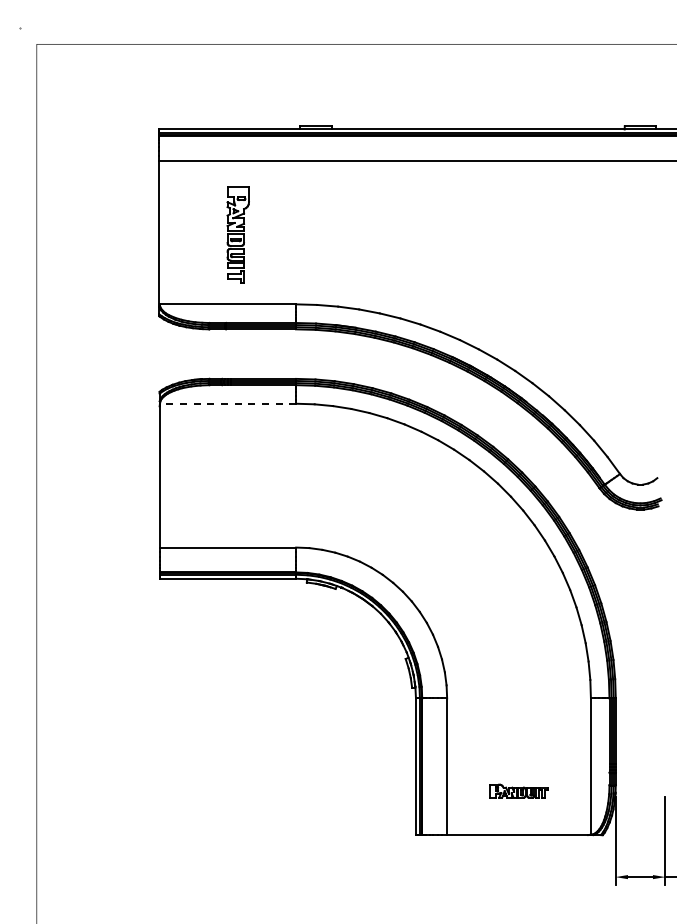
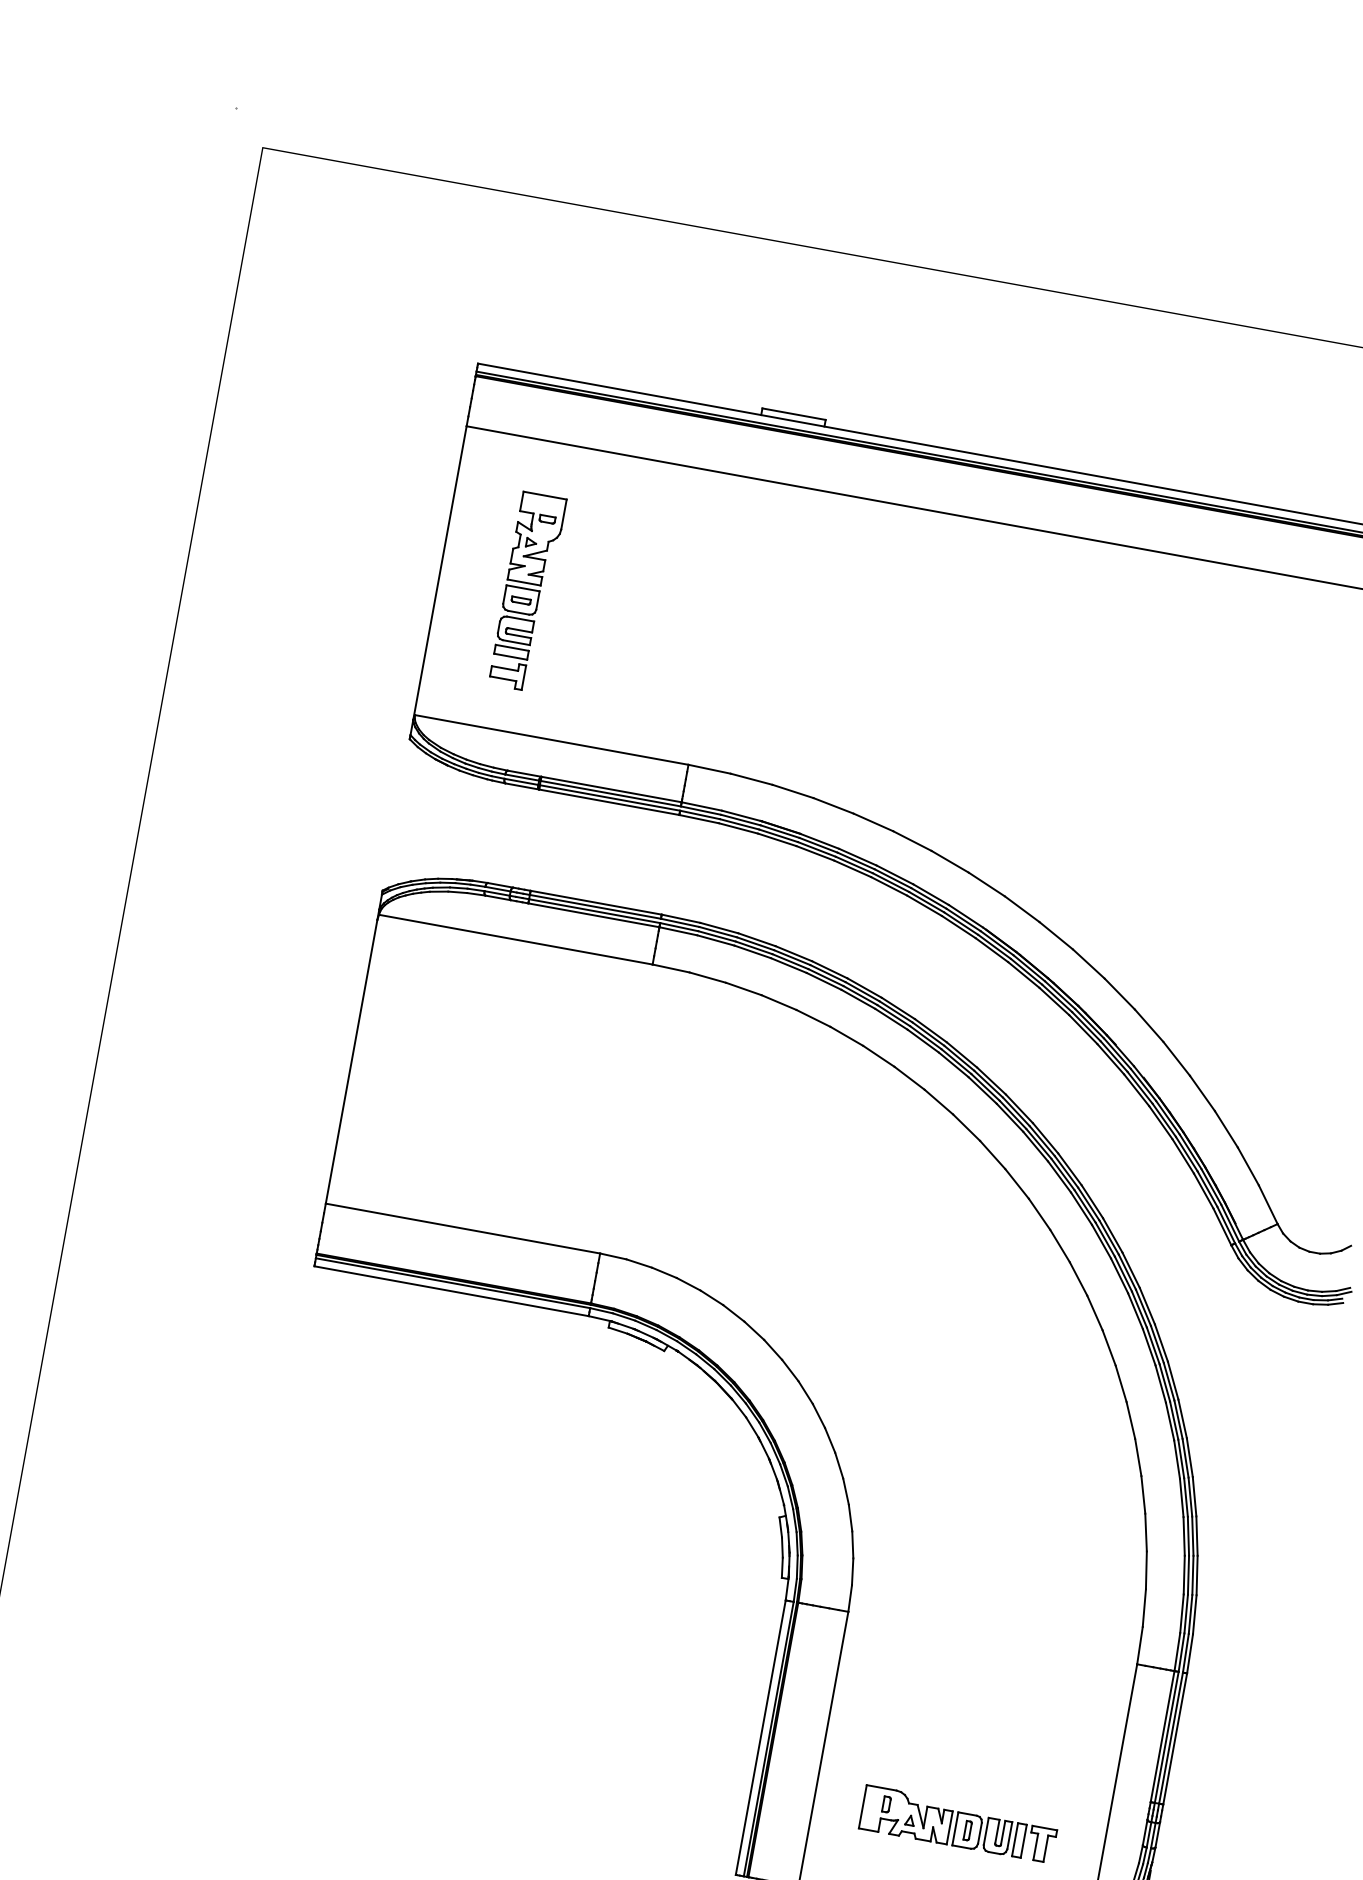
part: (237, 234) -> (526, 590), moved
line: (227, 403) -> (514, 938), dashed -> solid
part: (518, 790) -> (958, 1822), size x1.67

